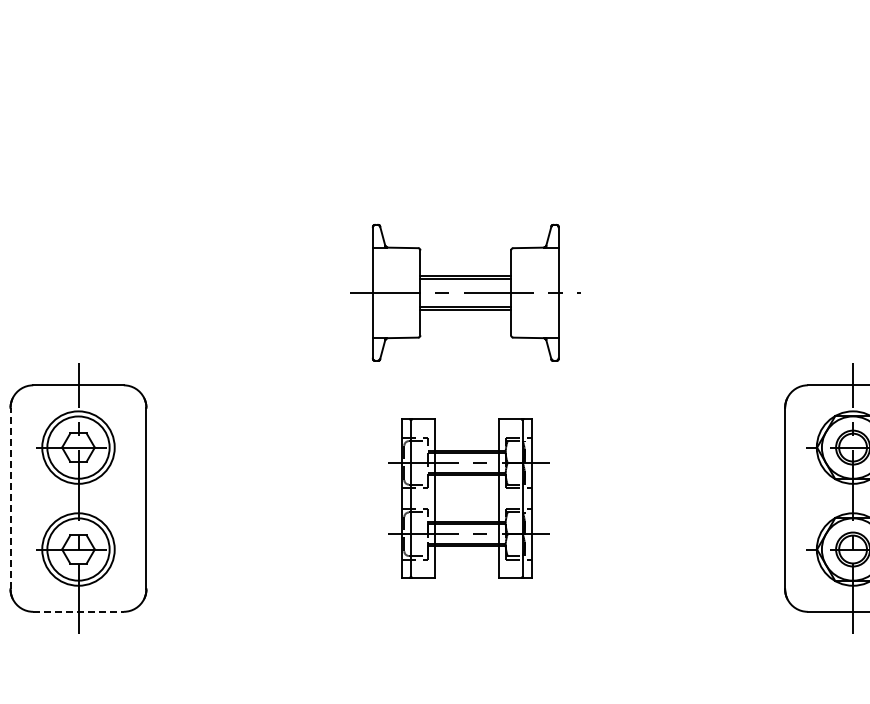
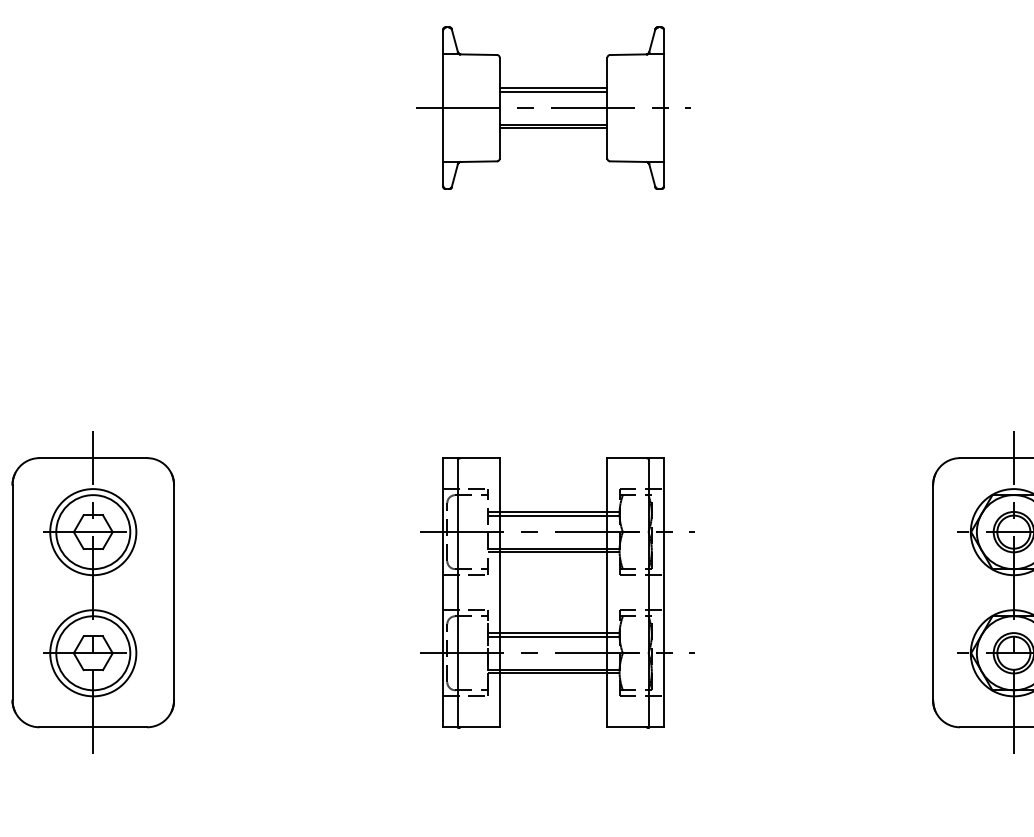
part: (465, 292) -> (553, 107), moved
line: (10, 498) -> (12, 592), dashed -> solid
part: (469, 498) -> (558, 592), size x1.43
line: (79, 611) -> (94, 726), dashed -> solid

